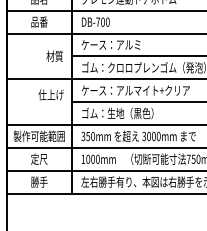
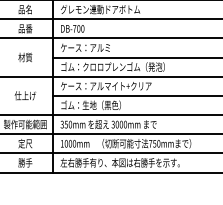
text: (54, 56) -> (25, 57), moved
text: (51, 94) -> (25, 95), moved

